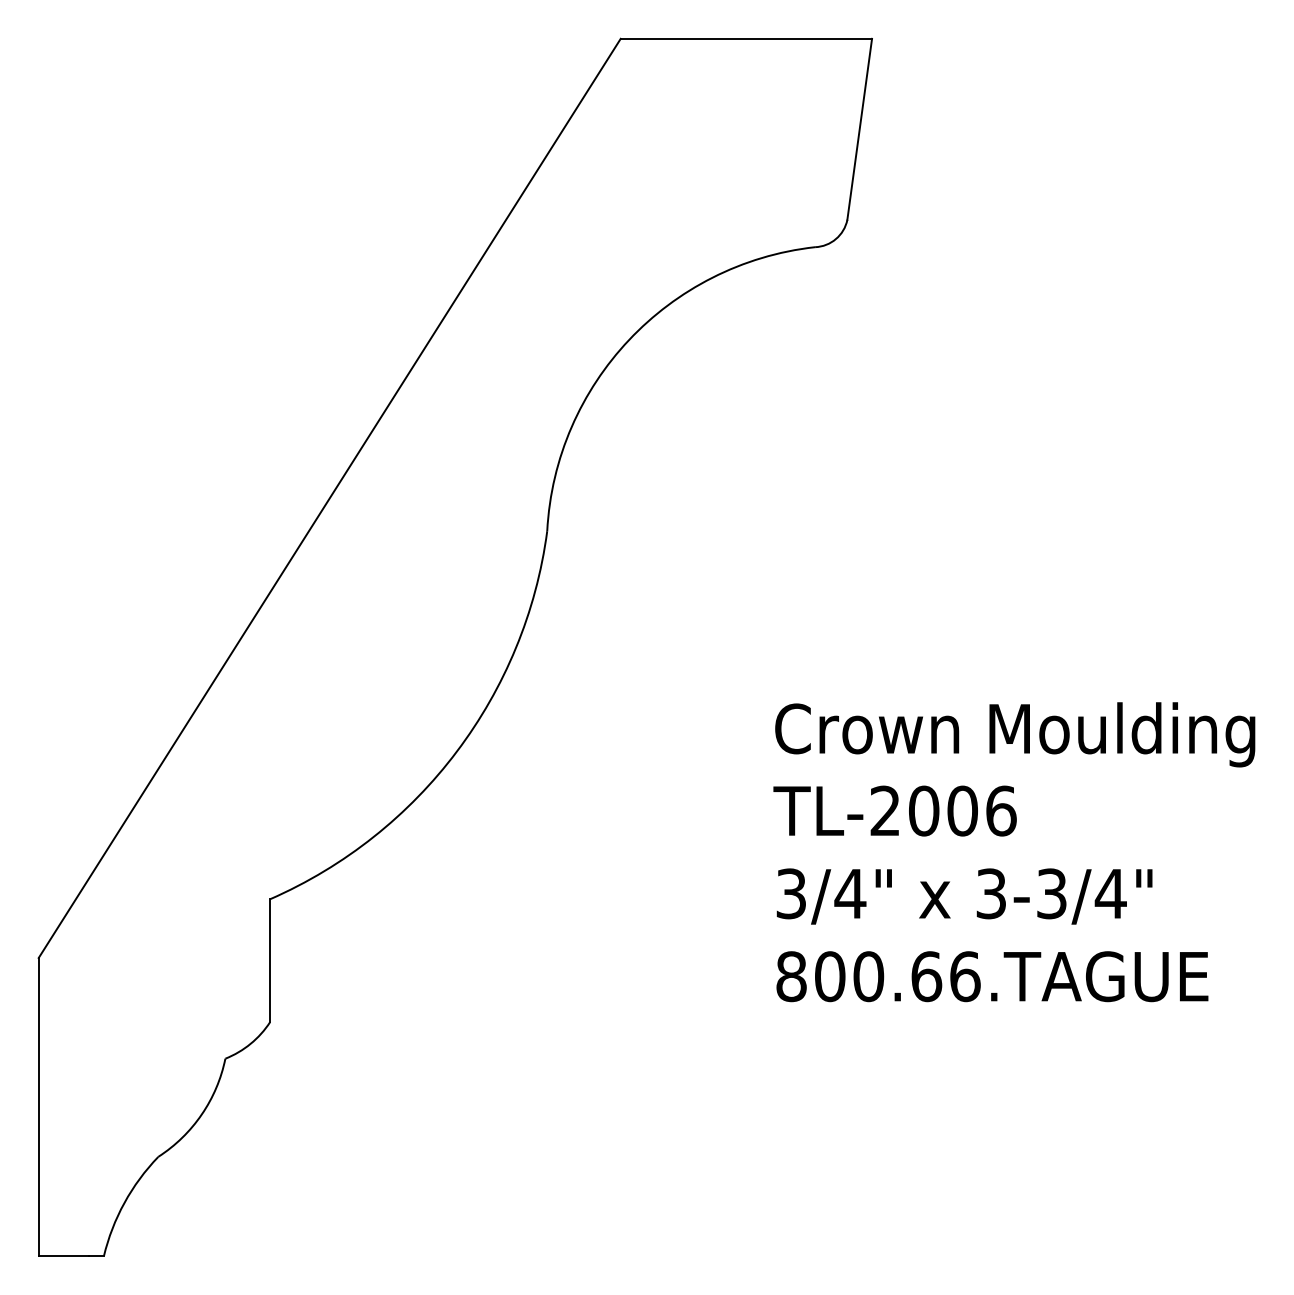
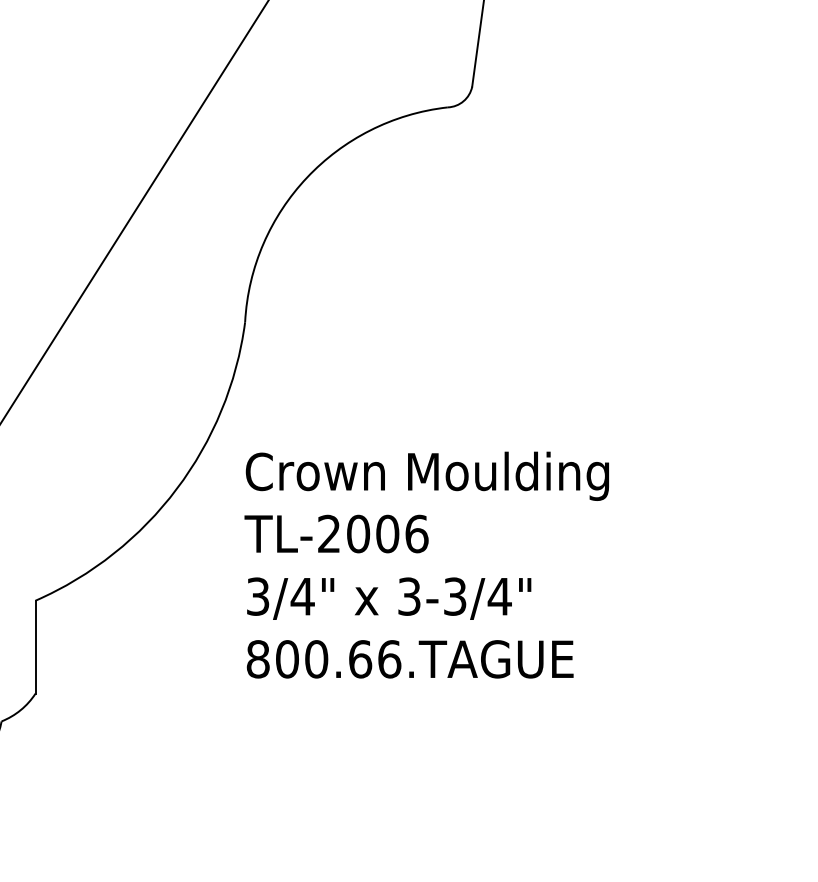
text: (1014, 852) -> (426, 565), moved

